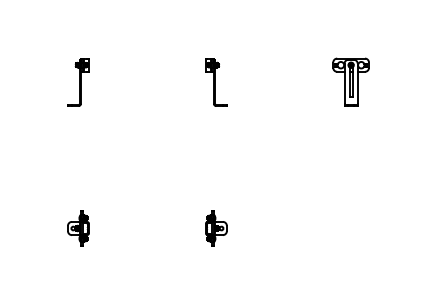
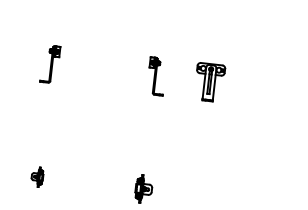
part: (350, 81) -> (209, 81), moved
part: (78, 228) -> (37, 177), size x0.7

